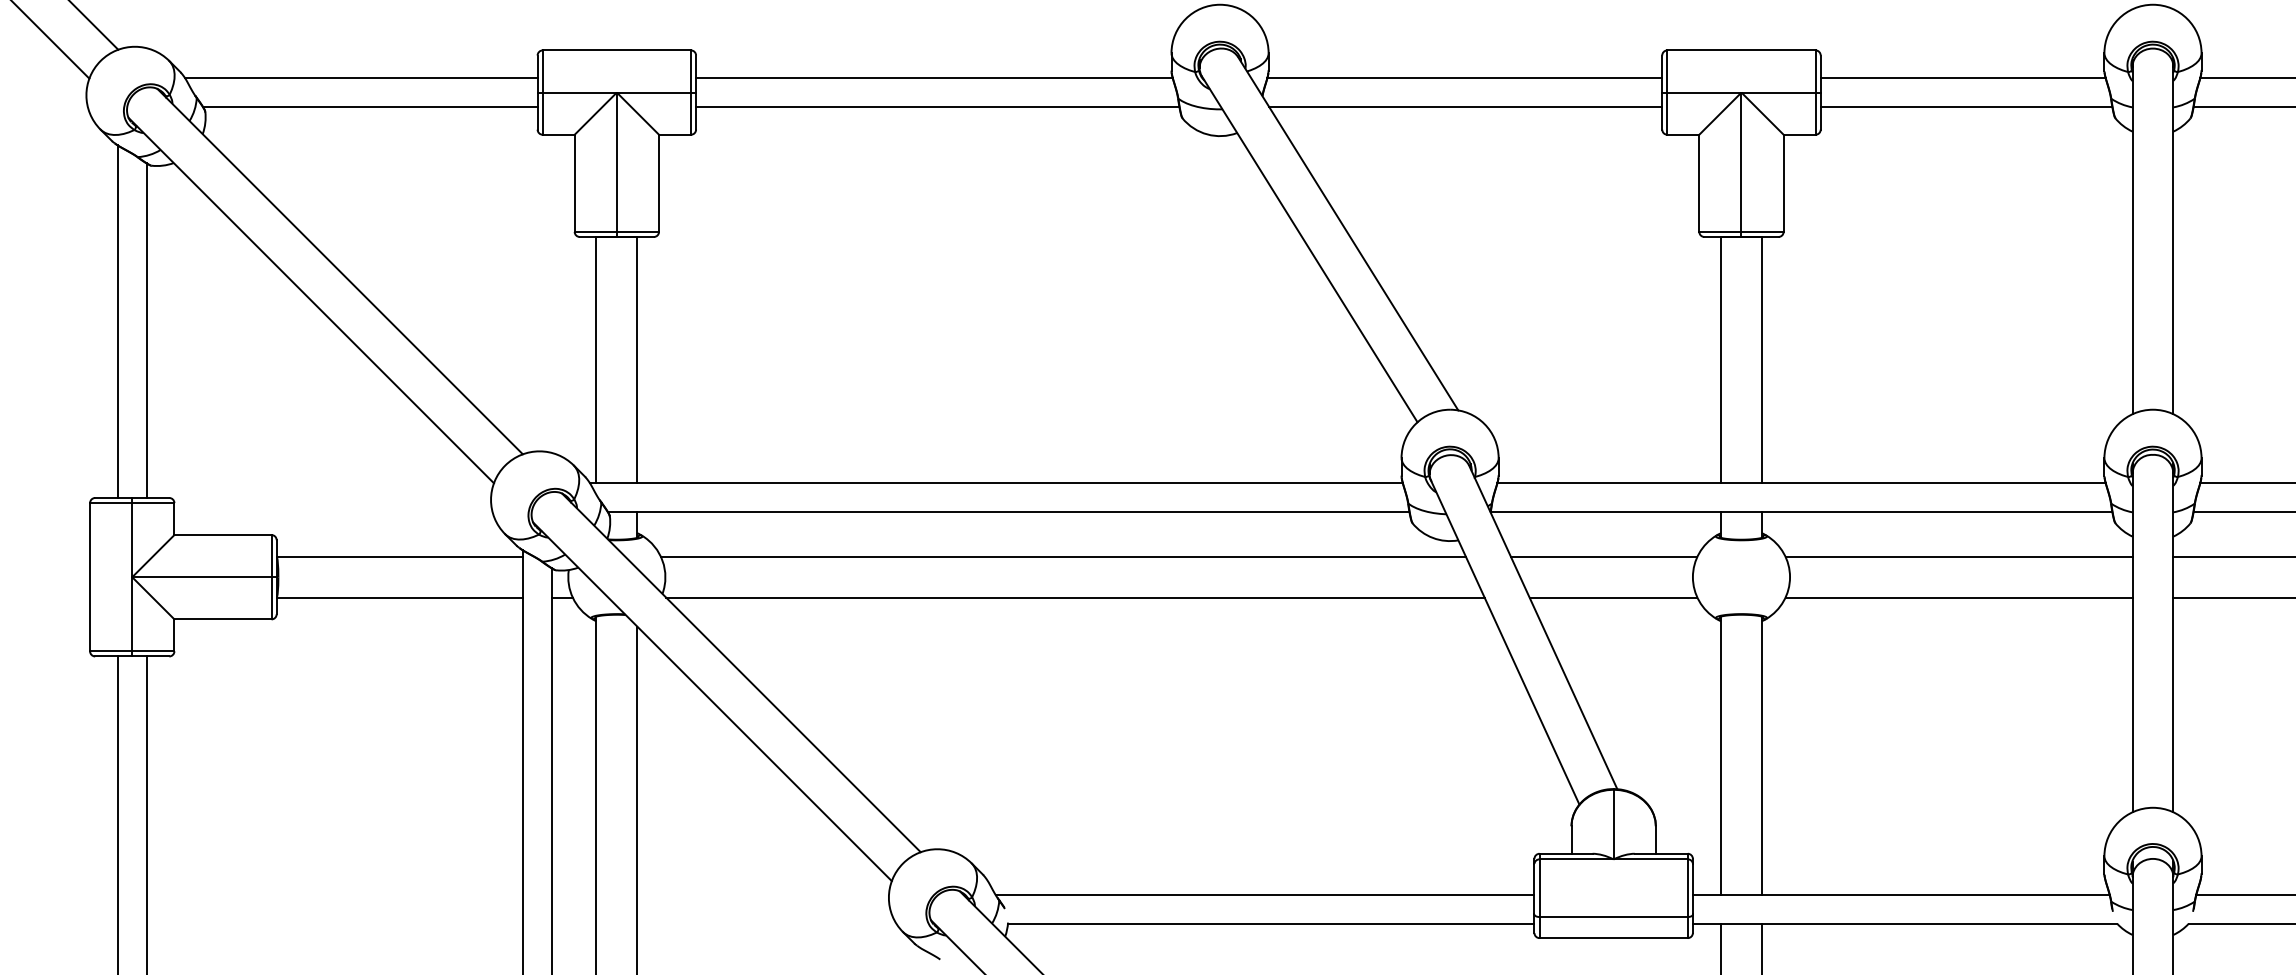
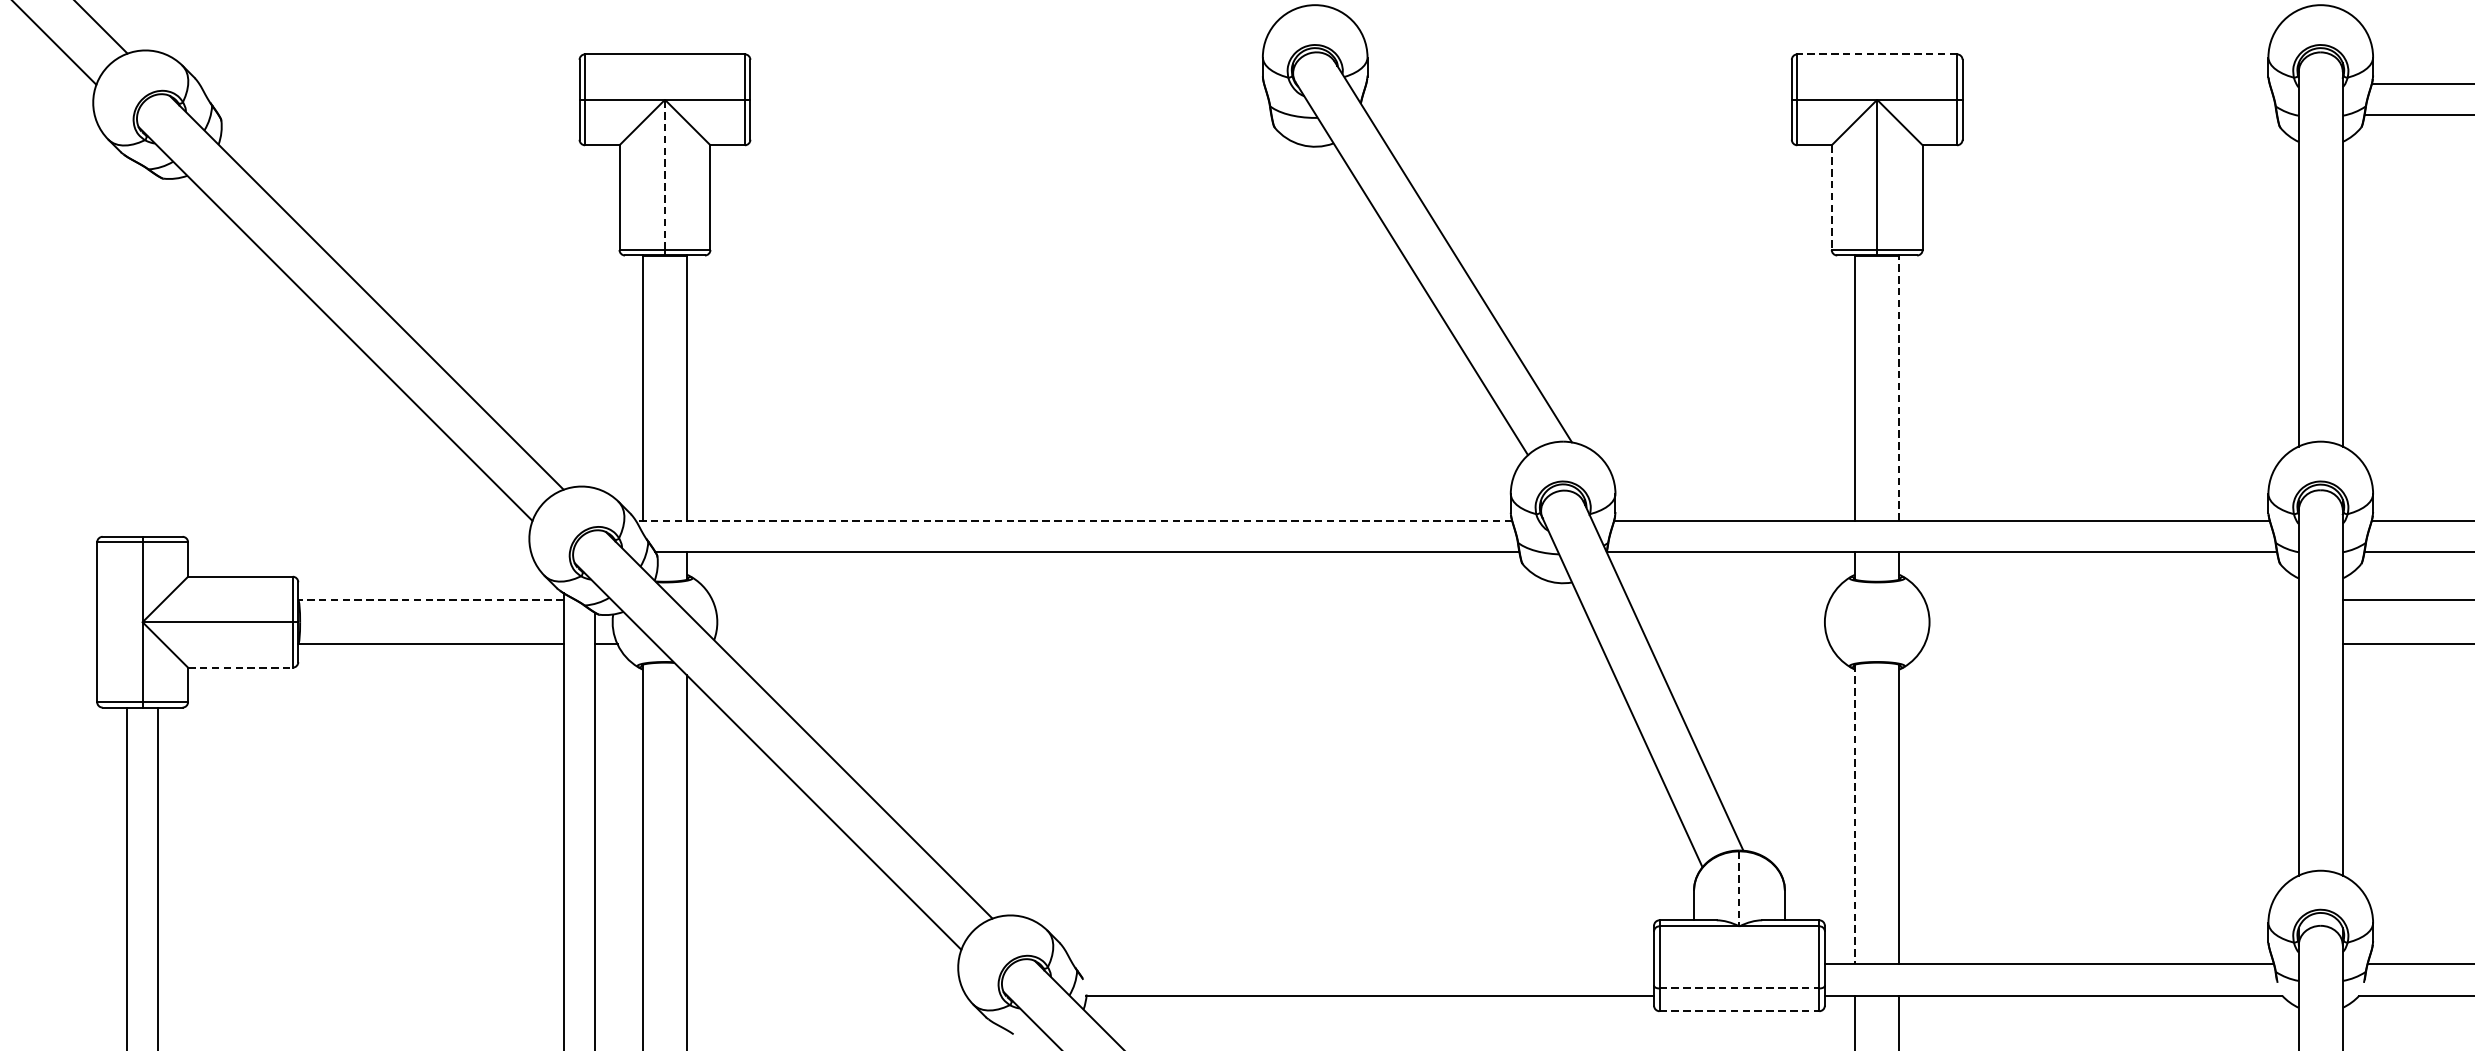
line: (1740, 50) -> (1876, 54), solid -> dashed
line: (361, 78) -> (389, 84), removed
line: (934, 78) -> (1007, 84), removed
line: (1464, 78) -> (1578, 84), removed
line: (1962, 78) -> (2115, 84), removed
line: (370, 107) -> (399, 115), removed
line: (937, 107) -> (1010, 115), removed
line: (1465, 107) -> (1579, 115), removed
line: (1966, 107) -> (2119, 115), removed
line: (616, 162) -> (664, 175), solid -> dashed
line: (1699, 183) -> (1831, 197), solid -> dashed
line: (117, 321) -> (126, 346), removed
line: (146, 330) -> (157, 356), removed
line: (1761, 359) -> (1898, 387), solid -> dashed
line: (995, 483) -> (1073, 521), solid -> dashed
line: (399, 556) -> (430, 599), solid -> dashed
line: (1062, 556) -> (1145, 599), removed
line: (1603, 556) -> (1728, 599), removed
line: (1958, 556) -> (2111, 599), removed
line: (1075, 597) -> (1159, 644), removed
line: (1613, 597) -> (1739, 644), removed
line: (1958, 597) -> (2111, 644), removed
line: (222, 619) -> (239, 667), solid -> dashed
line: (1721, 756) -> (1855, 815), solid -> dashed
line: (1613, 824) -> (1739, 888), solid -> dashed
line: (1264, 894) -> (1363, 964), removed
line: (1614, 917) -> (1740, 988), solid -> dashed
line: (1614, 938) -> (1740, 1011), solid -> dashed

